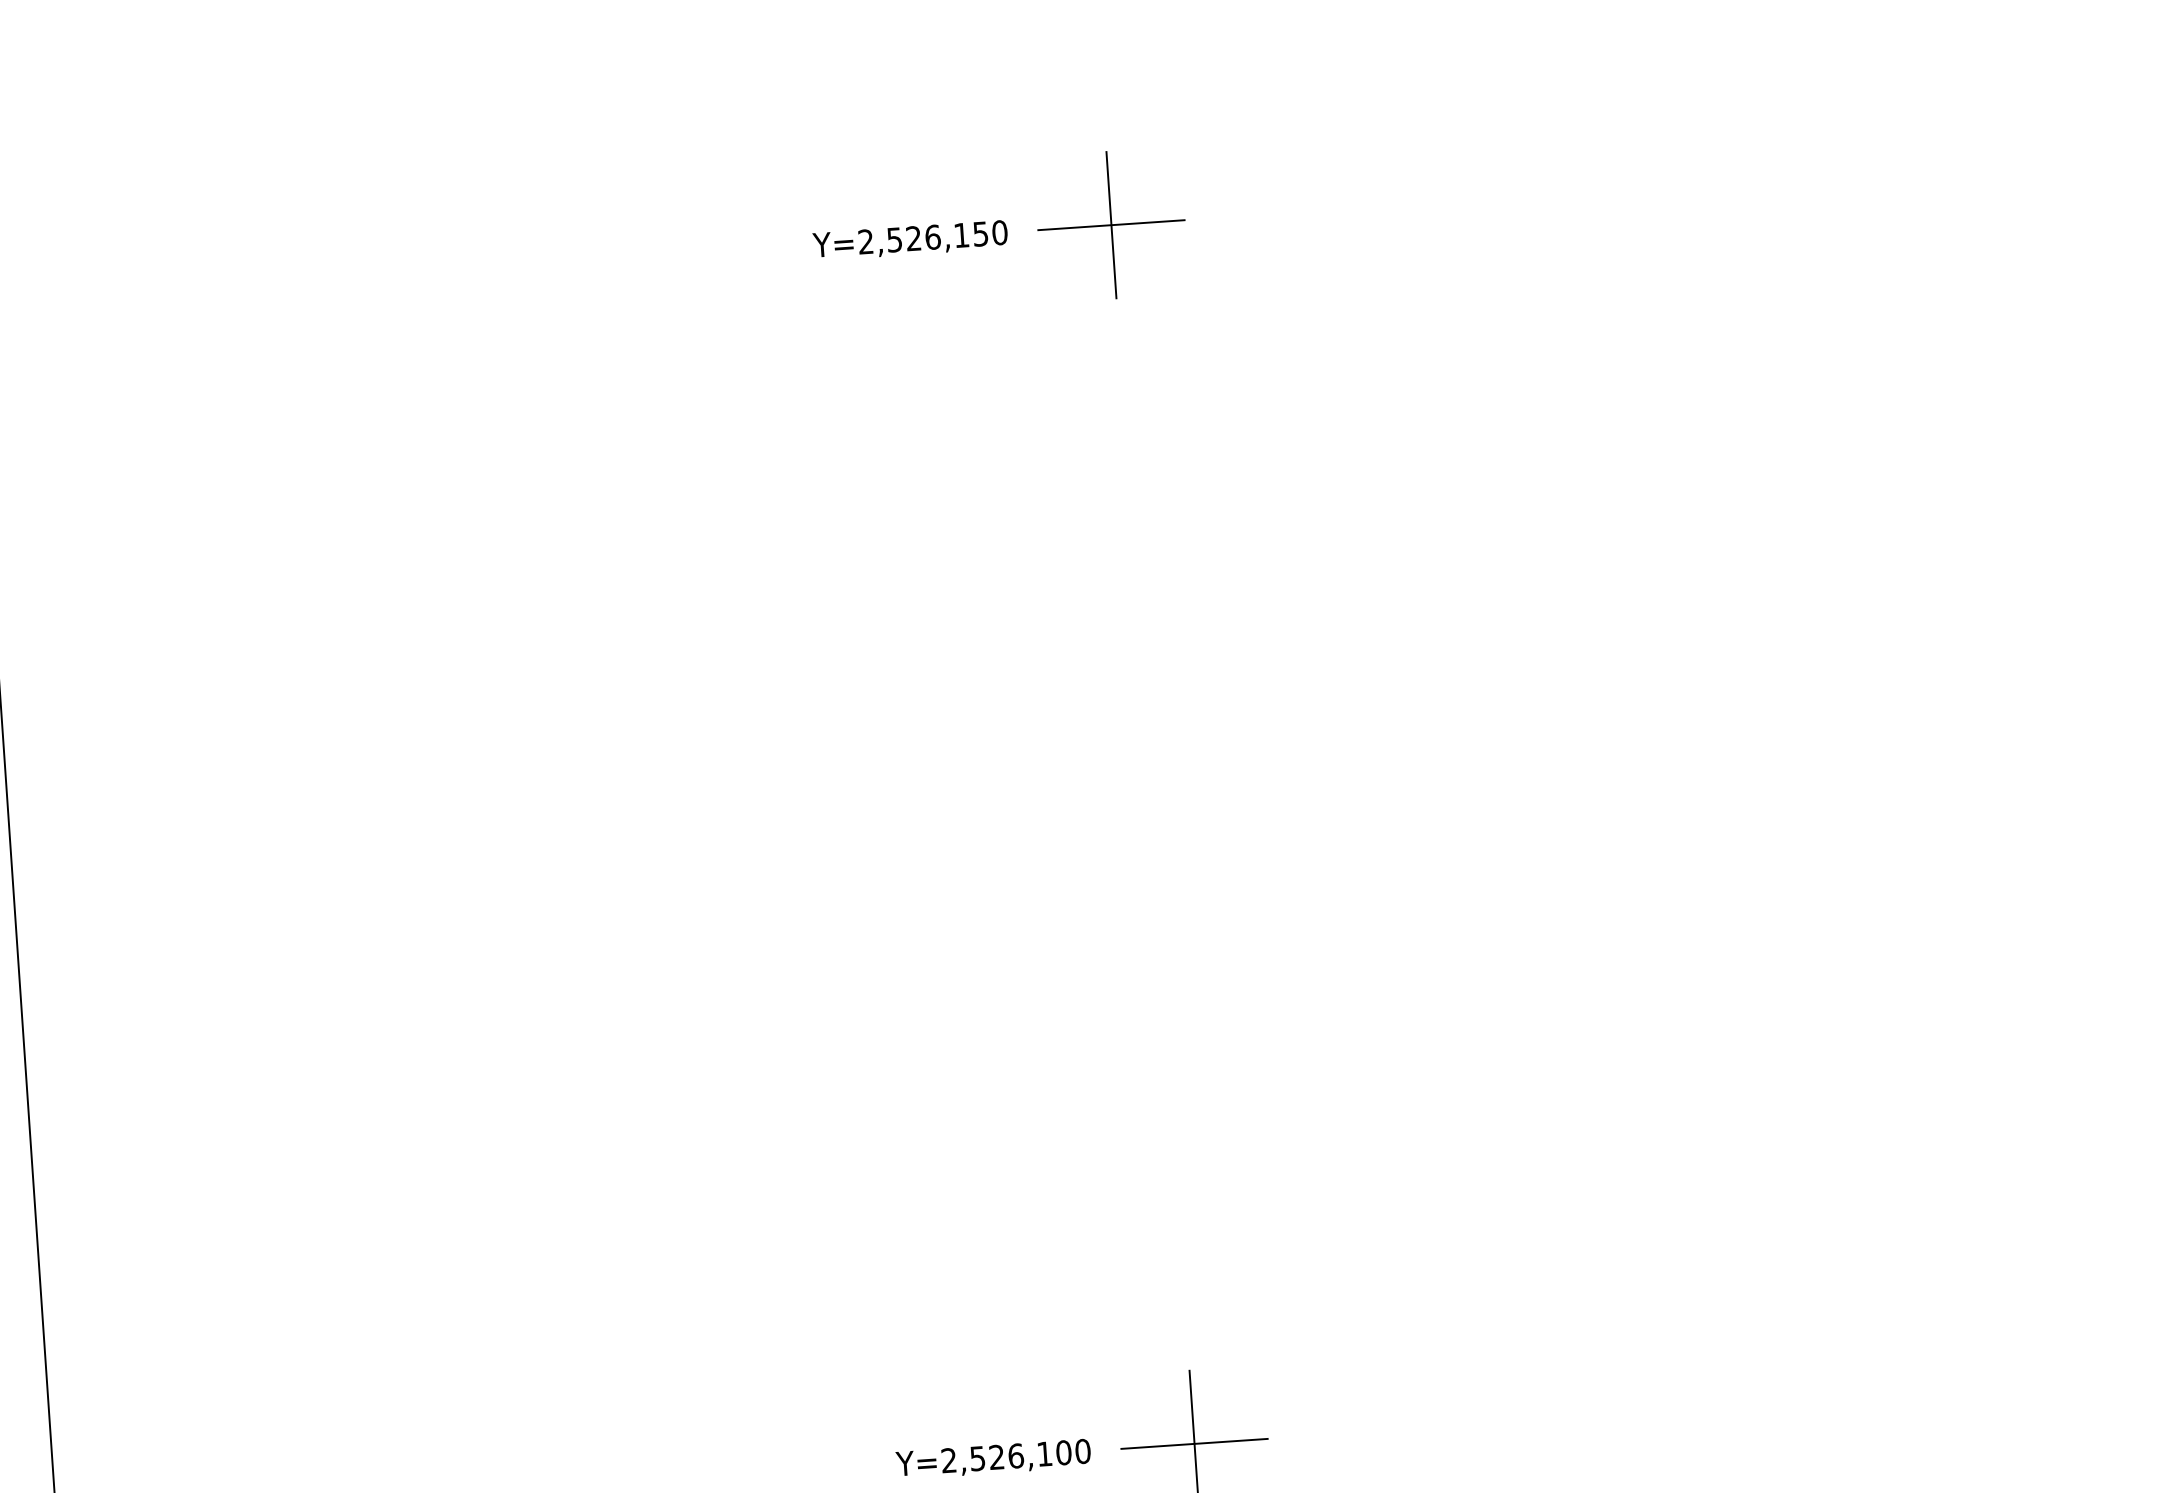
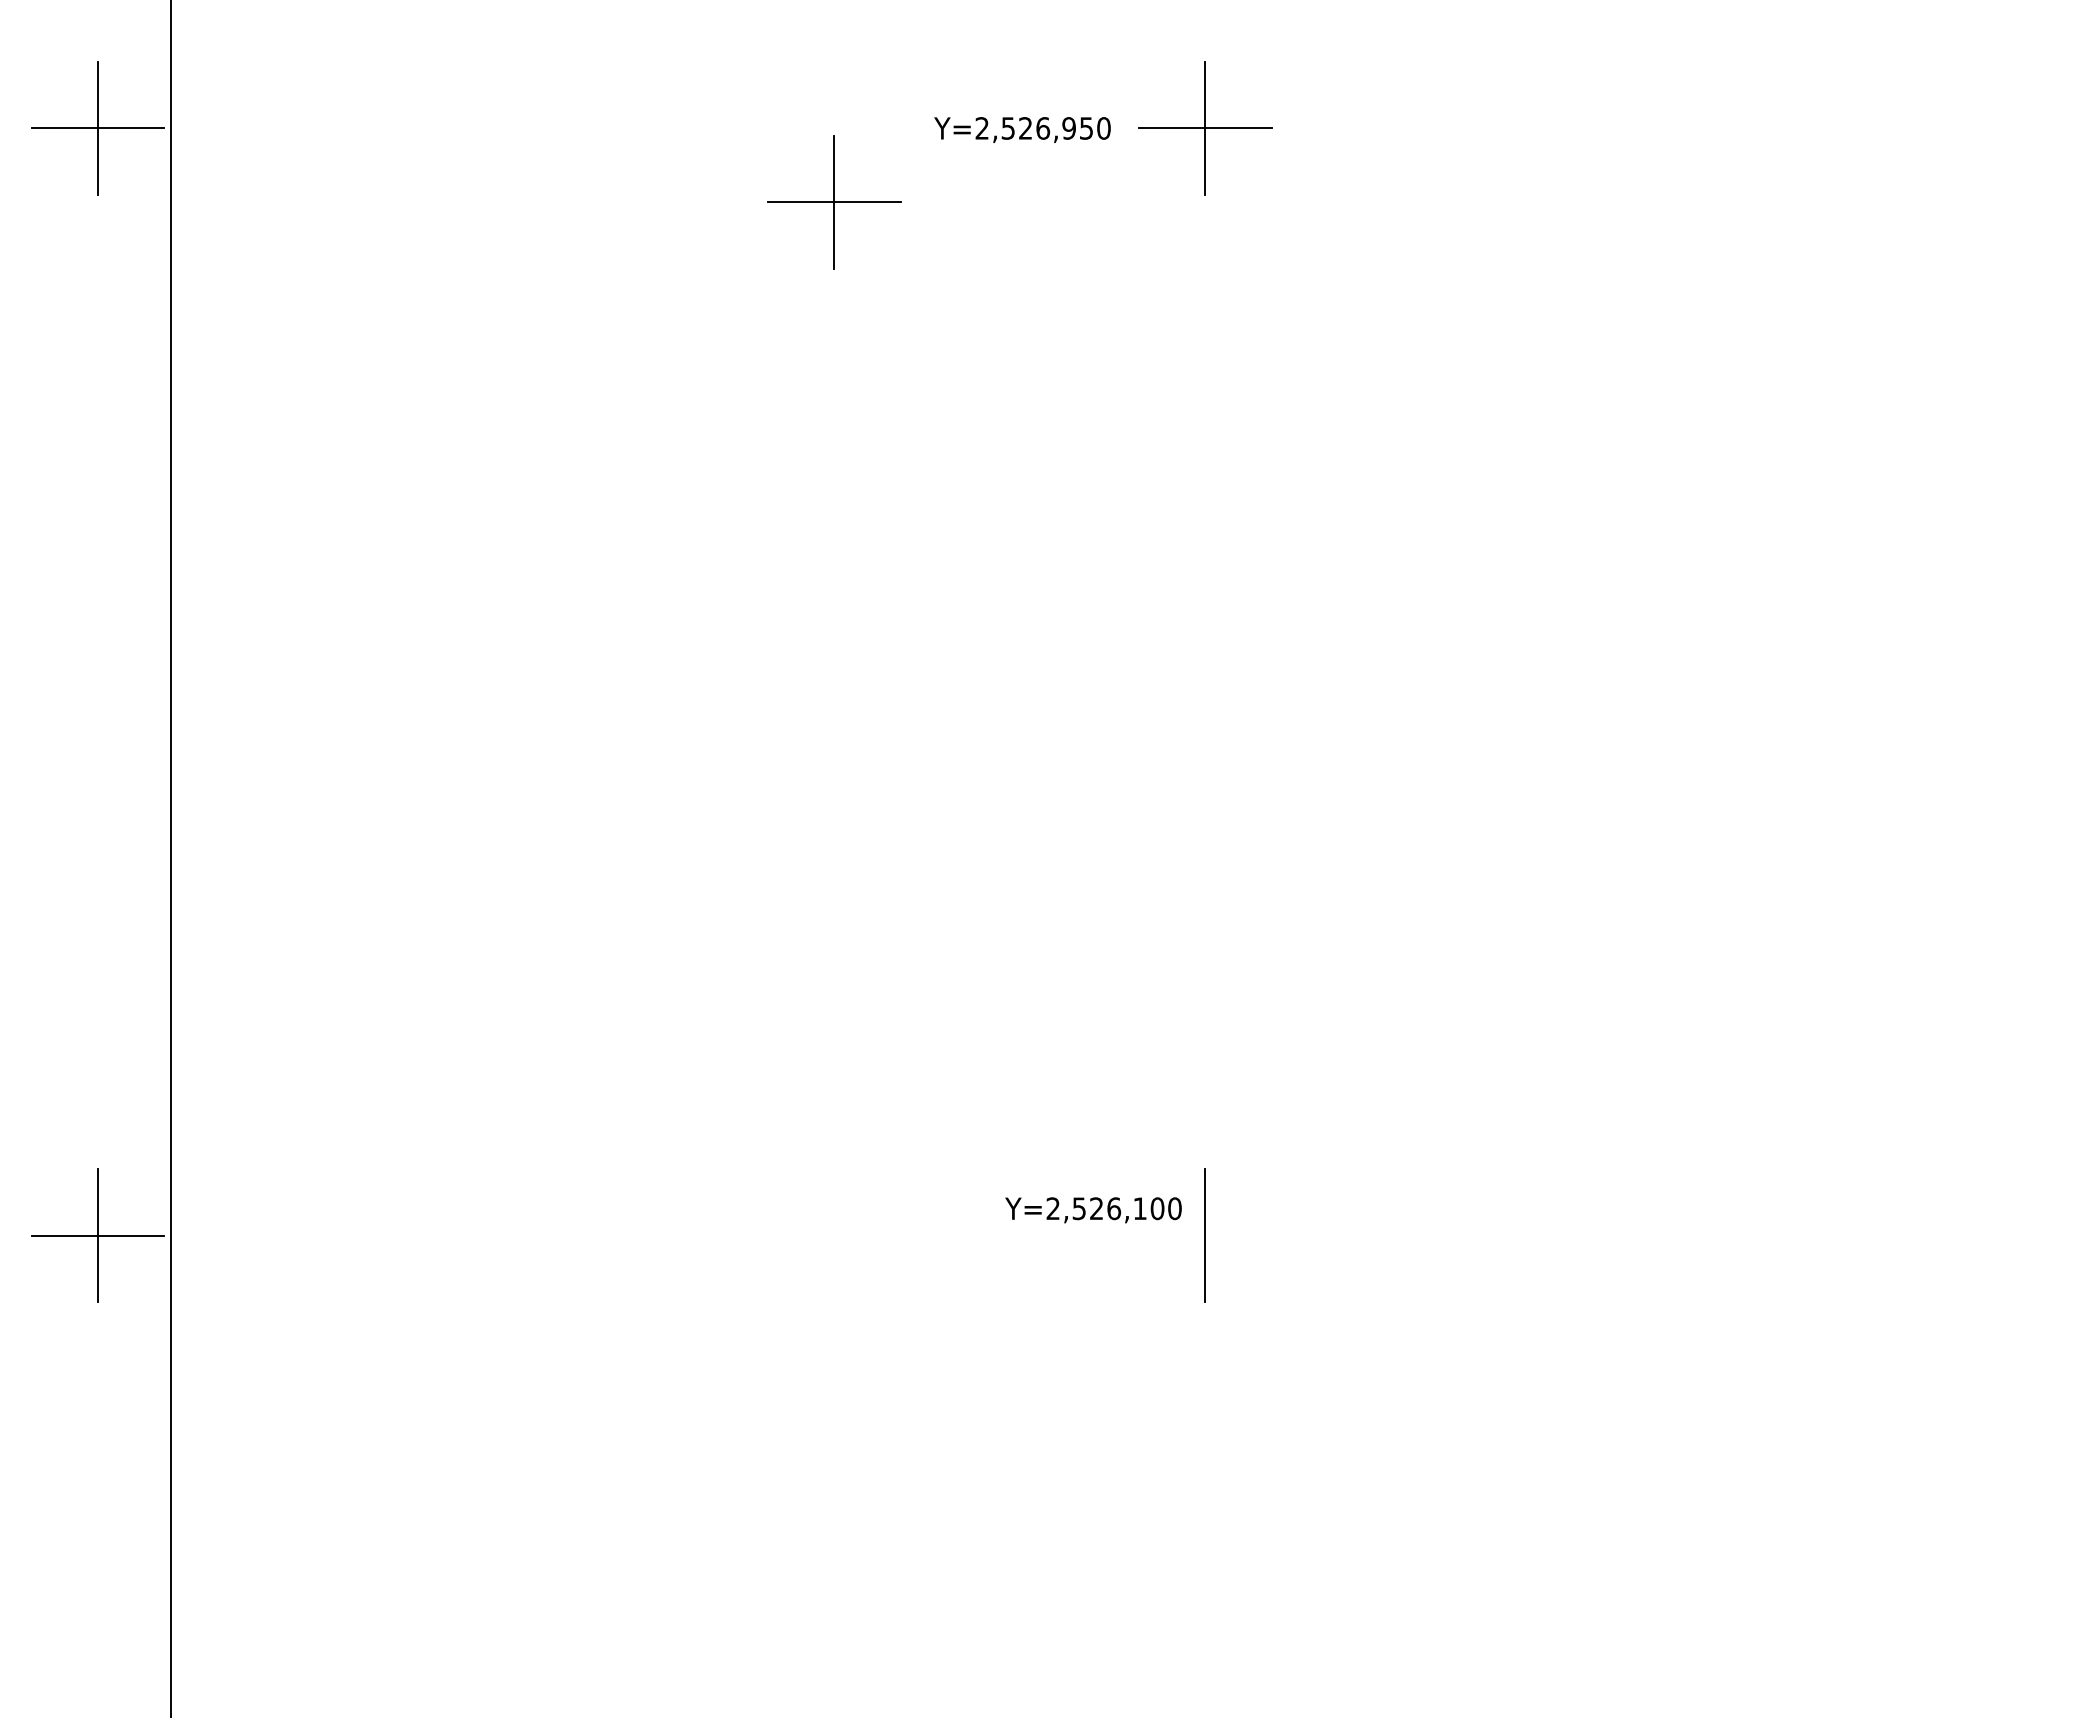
text: (960, 235) -> (1068, 128), Y=2,526,150 -> Y=2,526,950
part: (708, 334) -> (834, 202), added
line: (1193, 1443) -> (1204, 1235), removed
text: (993, 1459) -> (1093, 1210), moved

